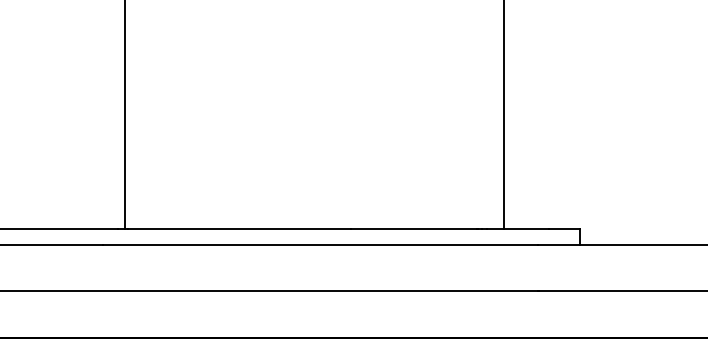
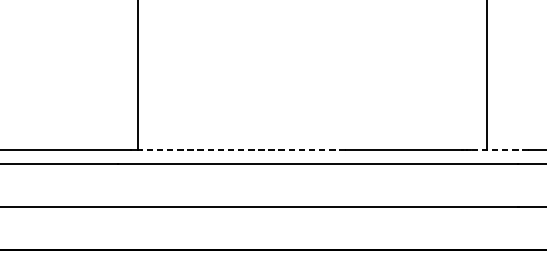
line: (238, 229) -> (242, 149), solid -> dashed
line: (517, 229) -> (499, 149), solid -> dashed

